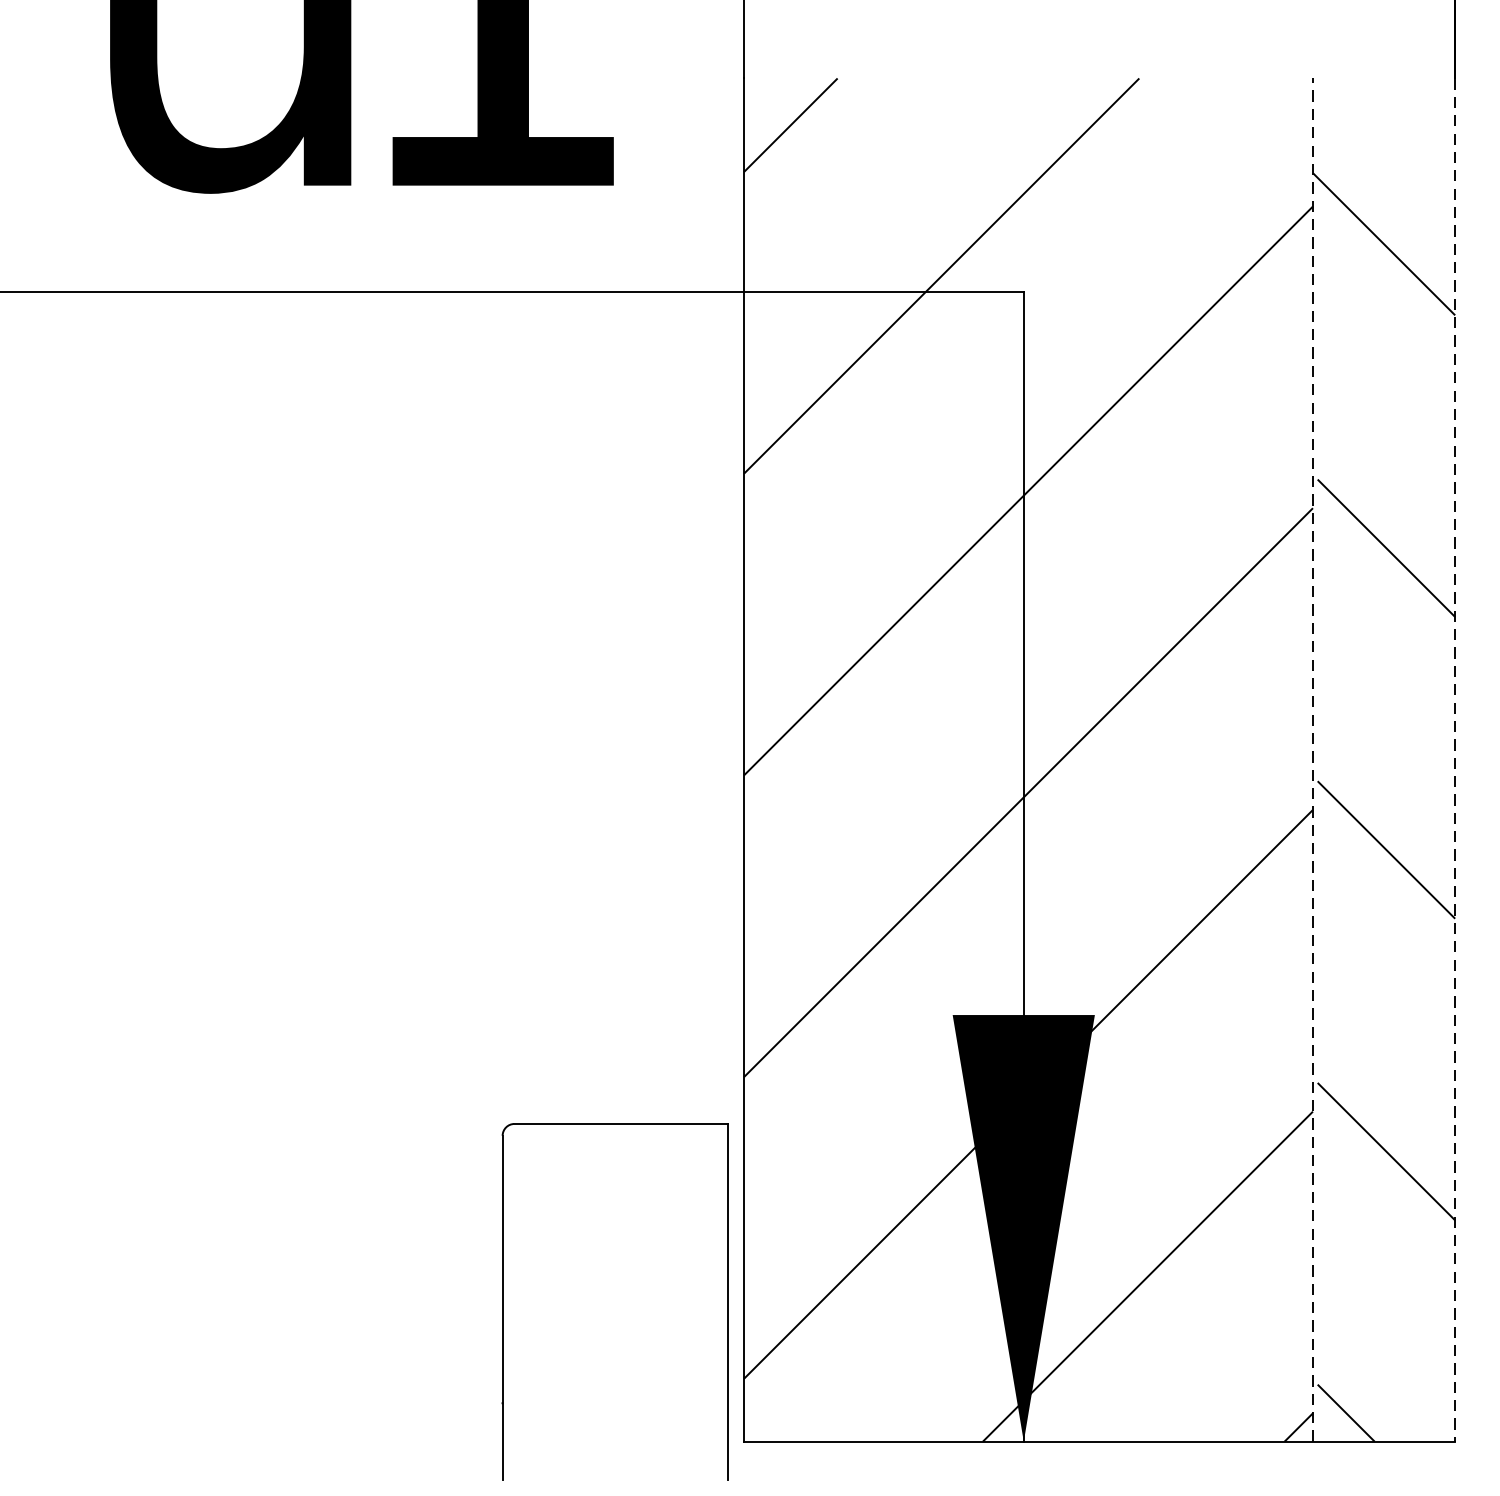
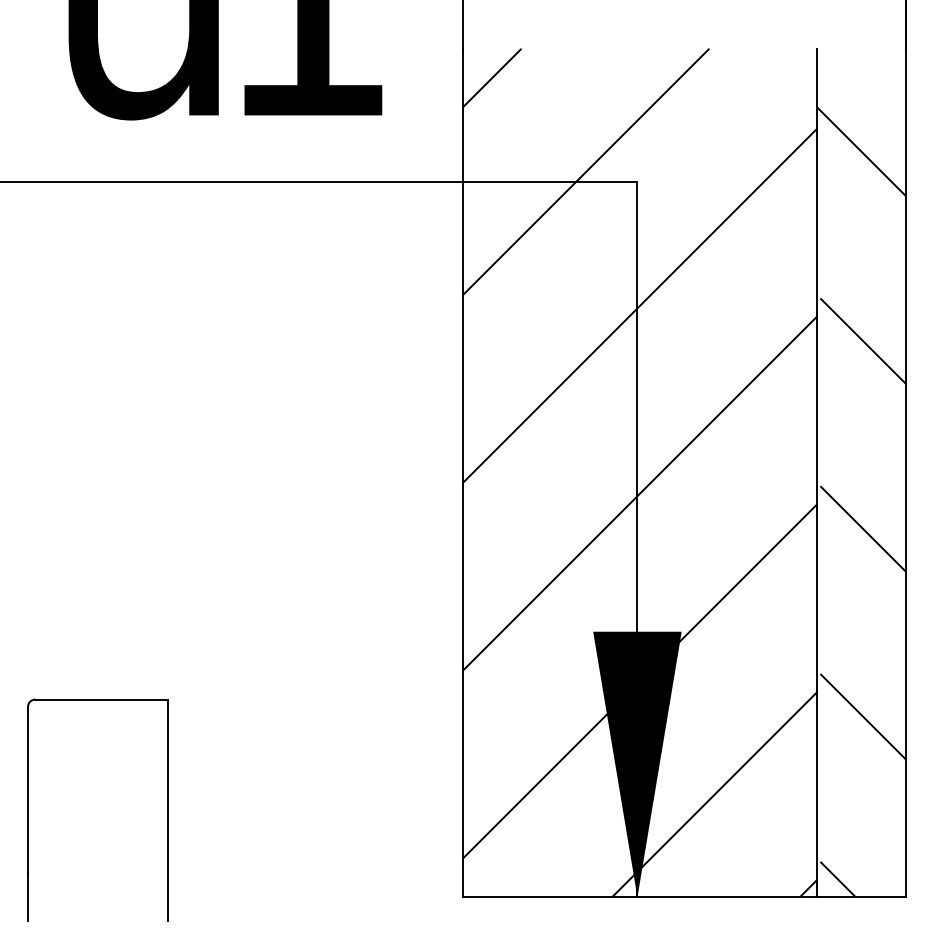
line: (1313, 759) -> (817, 472), dashed -> solid
line: (1454, 760) -> (905, 473), dashed -> solid
part: (503, 1300) -> (28, 809), moved

